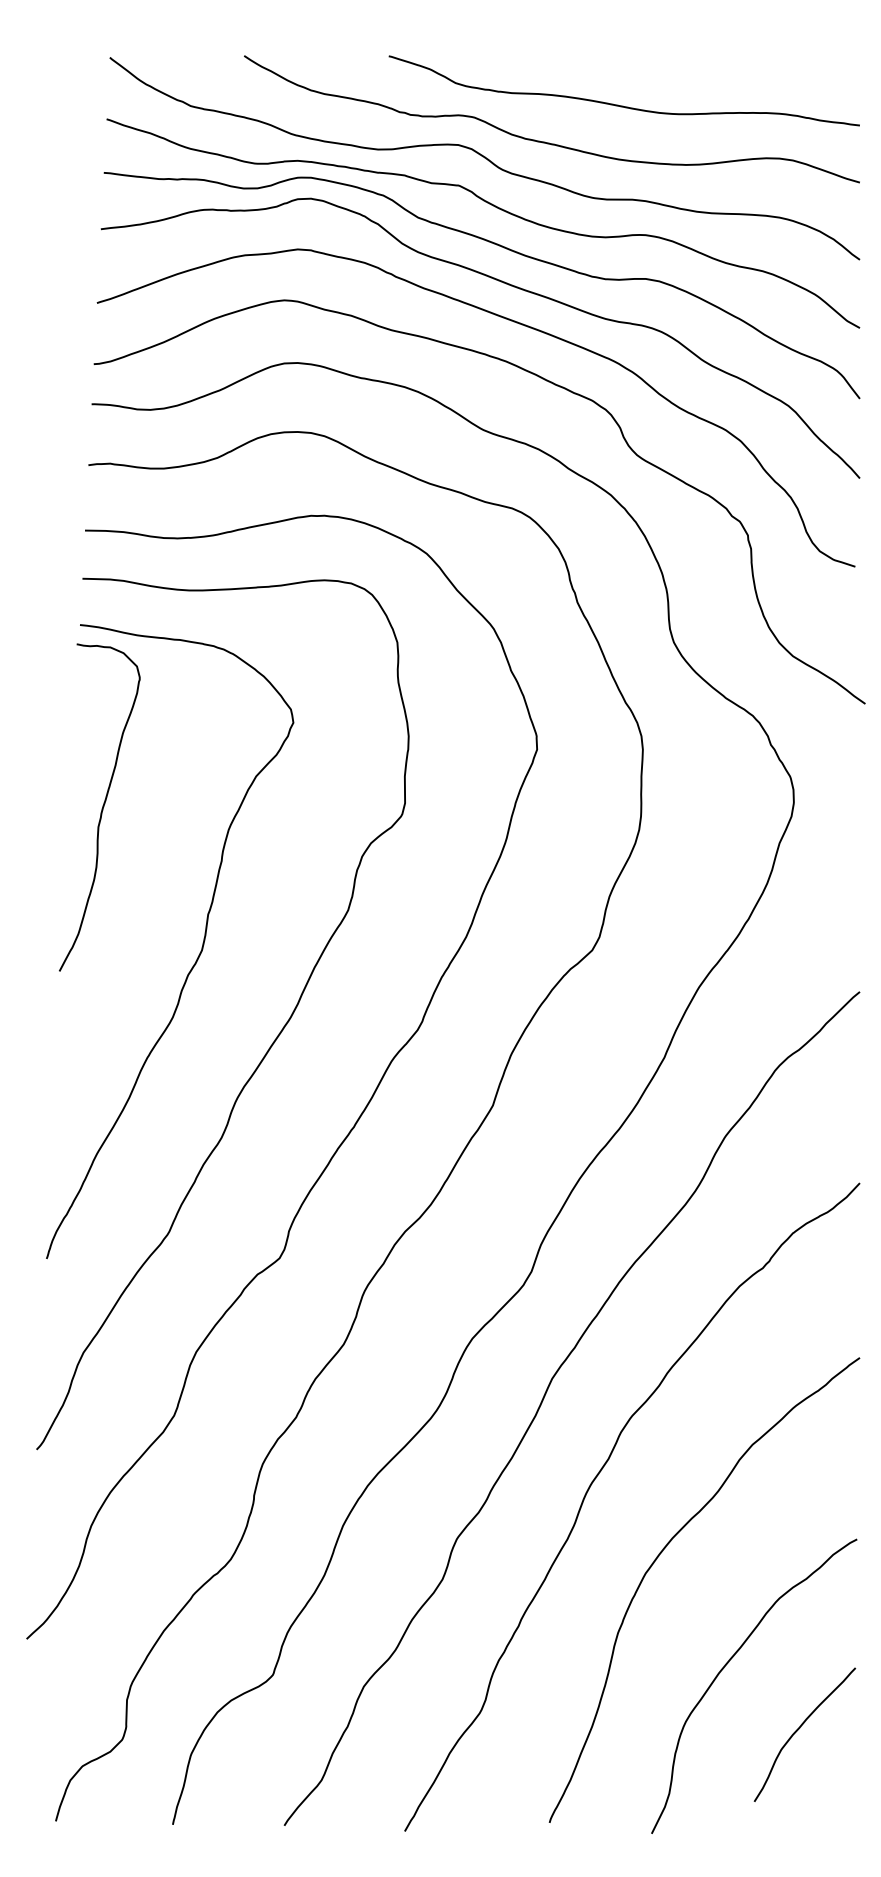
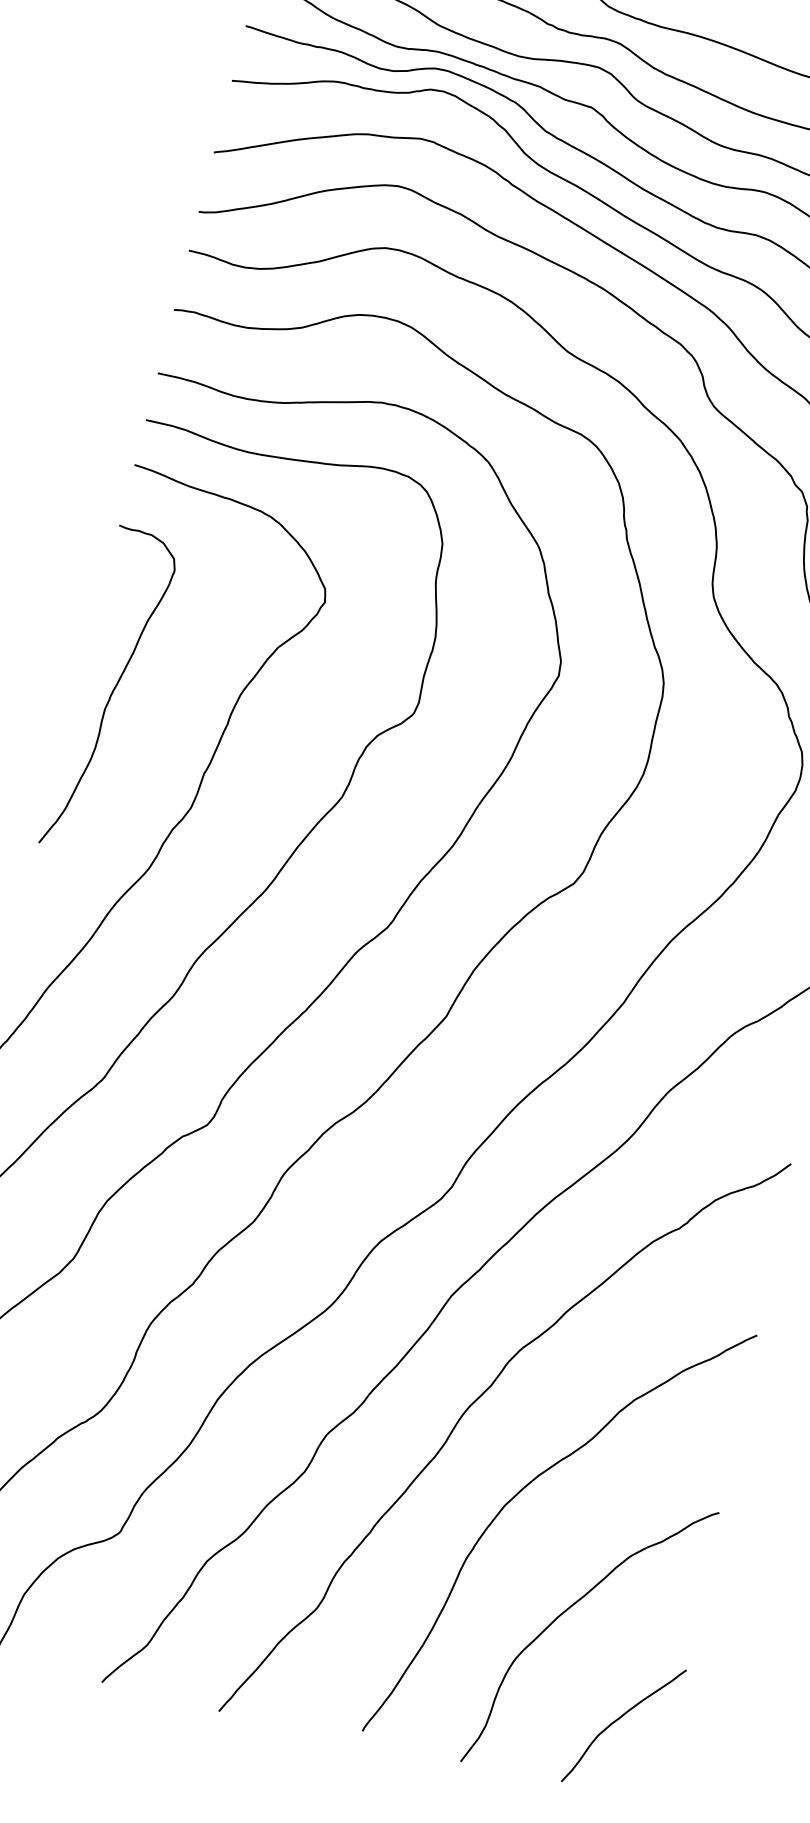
curve: (101, 808) -> (111, 691), moved
curve: (799, 1729) -> (619, 1719), moved

